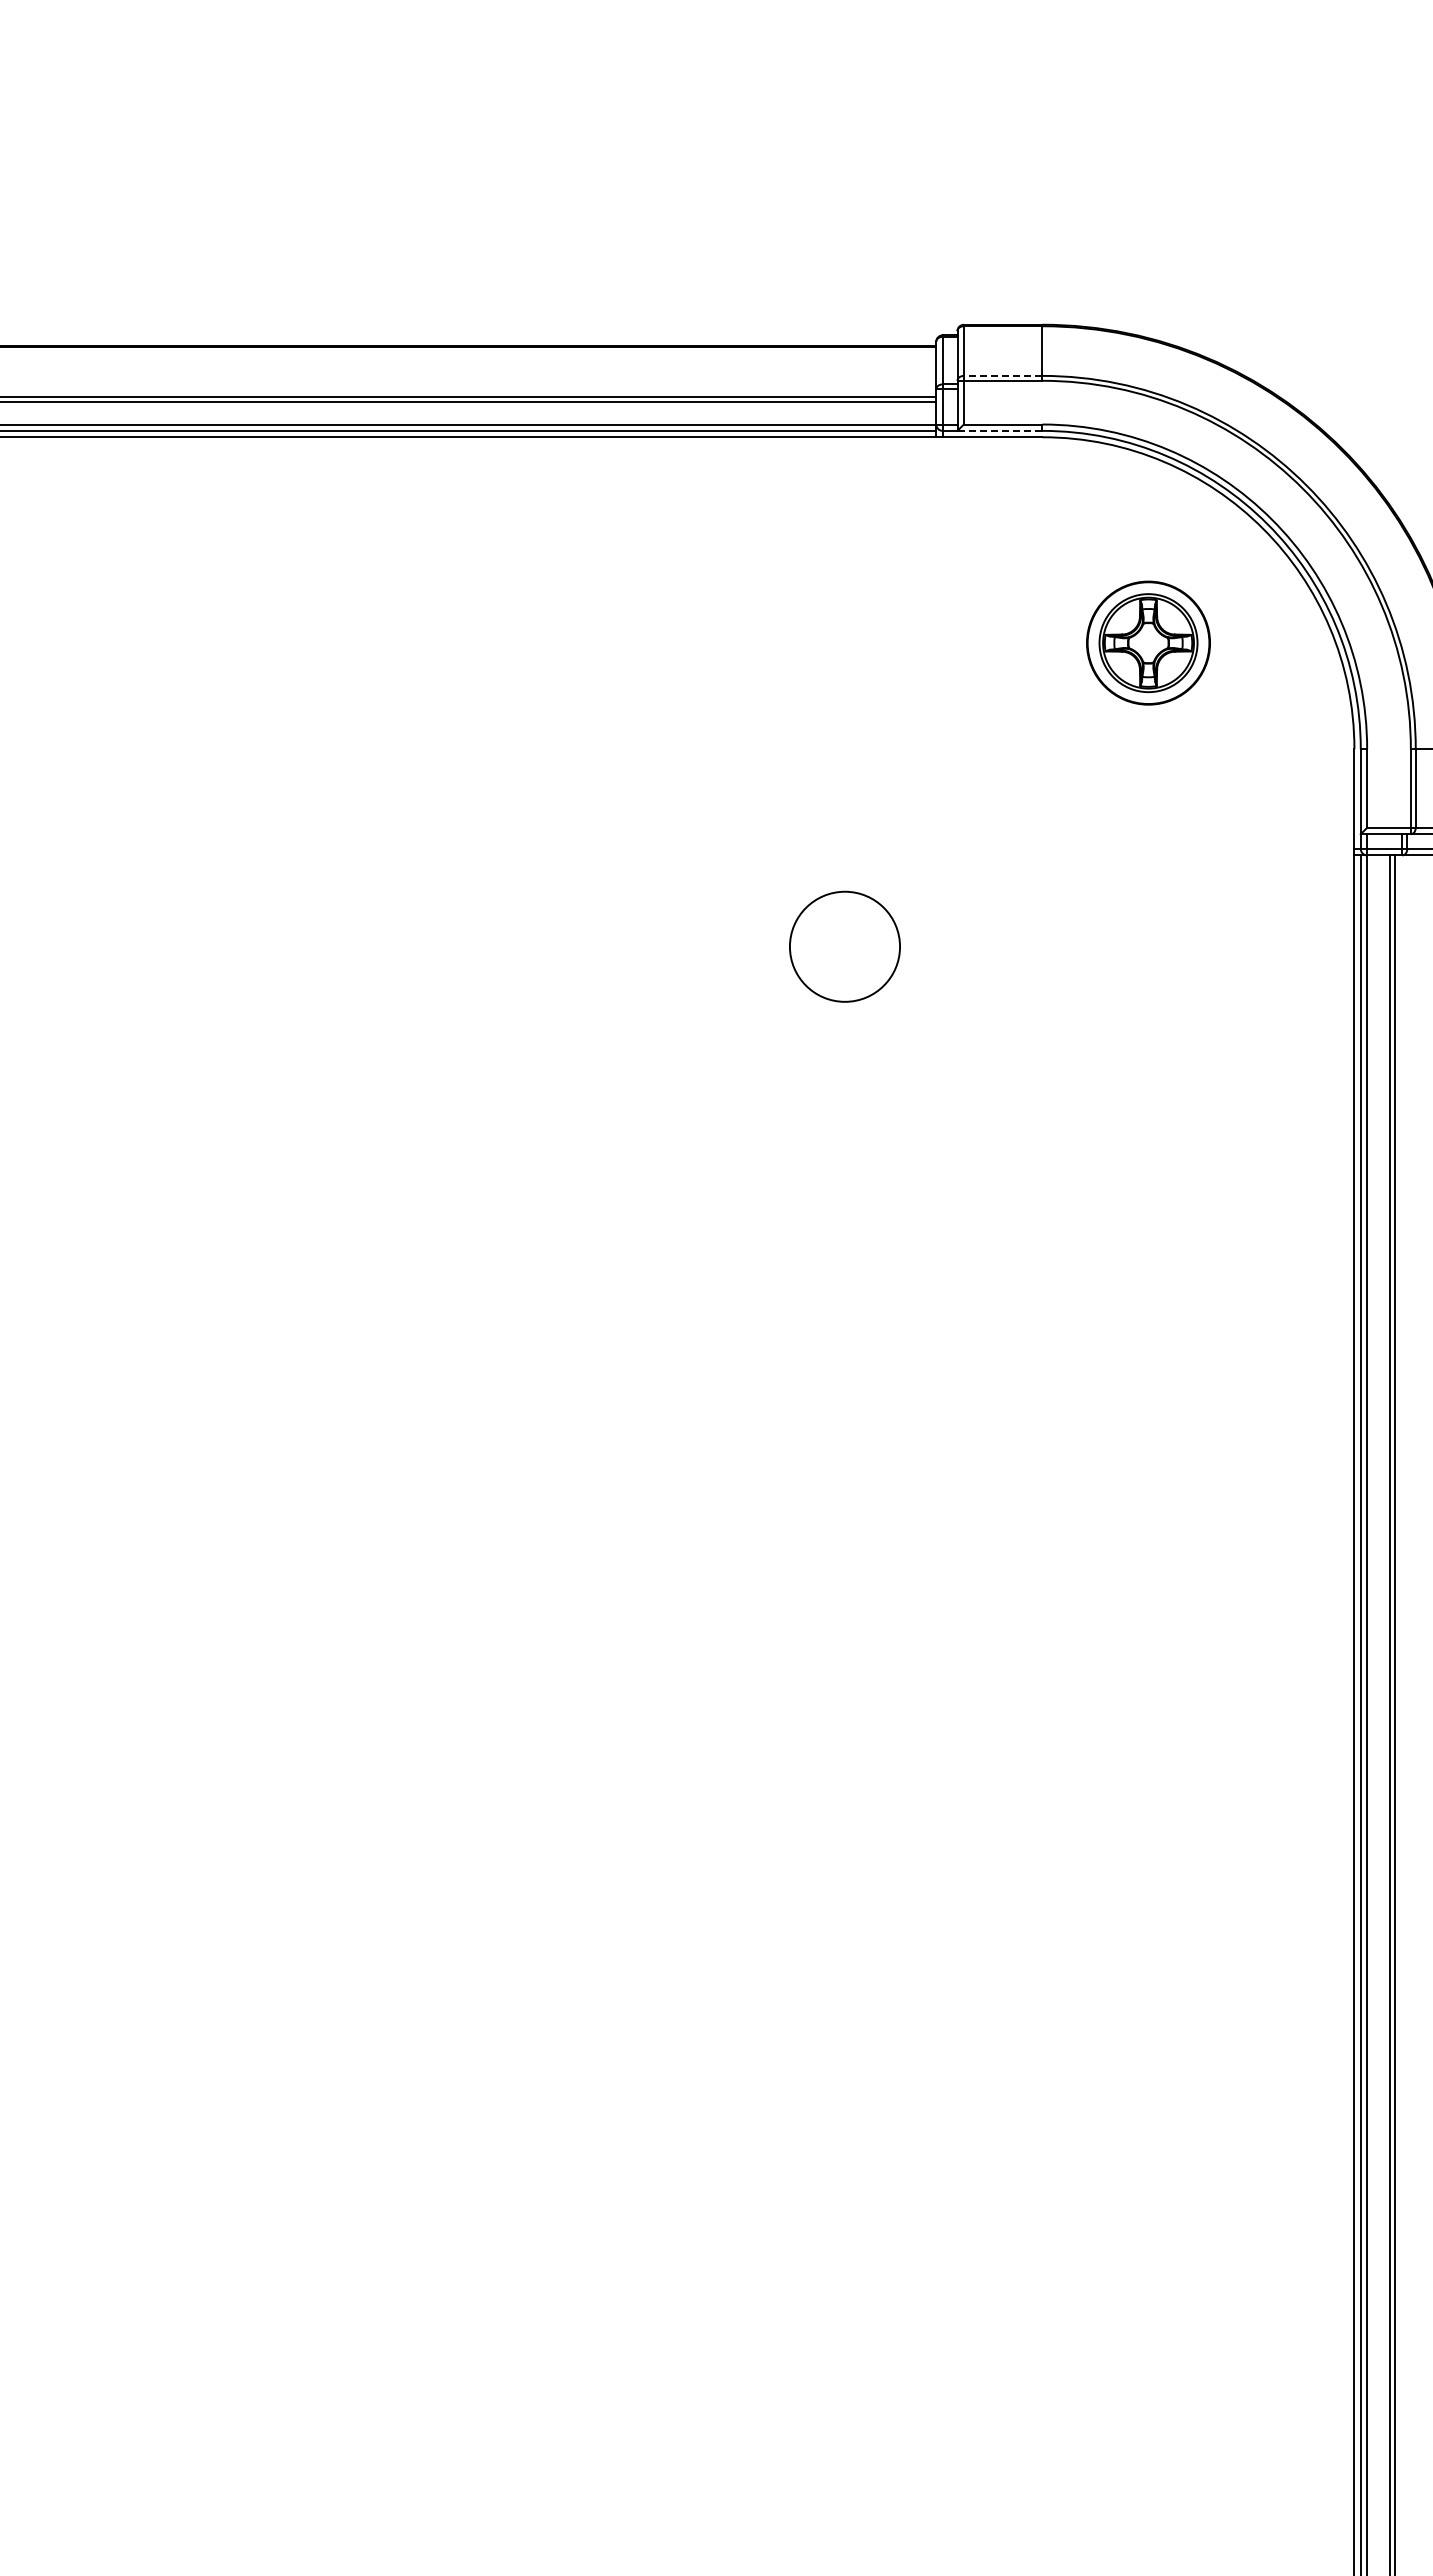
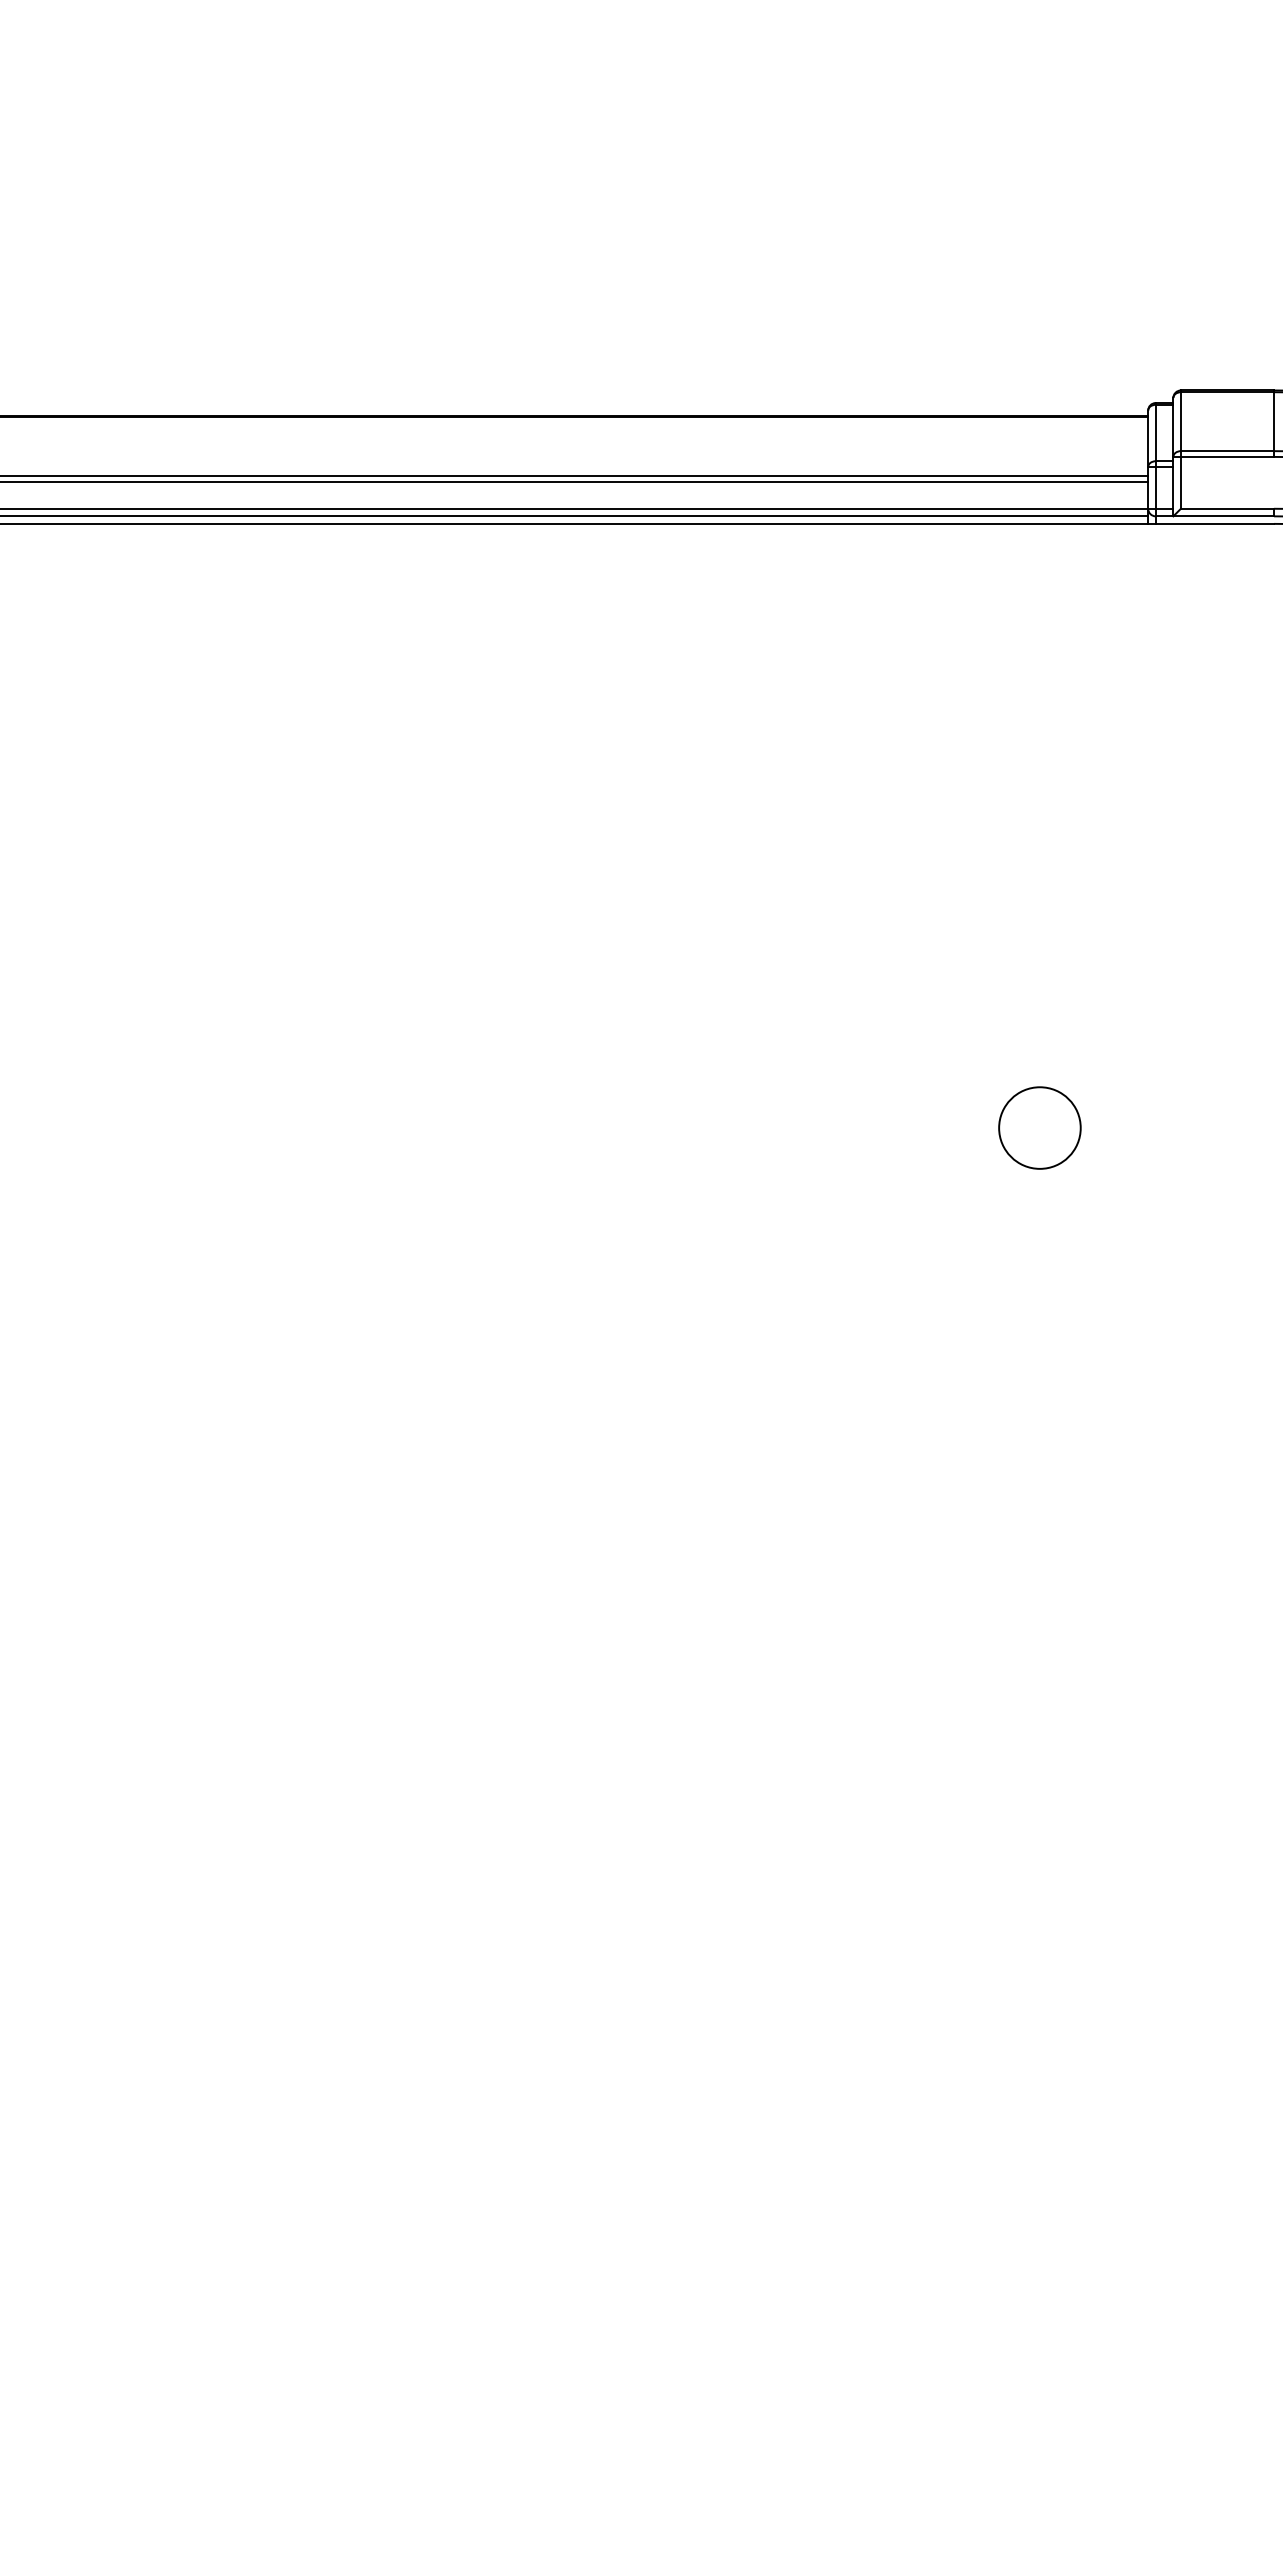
line: (1002, 375) -> (1226, 450), dashed -> solid
line: (1000, 430) -> (1224, 515), dashed -> solid
circle: (844, 946) -> (1039, 1127), size x0.62

